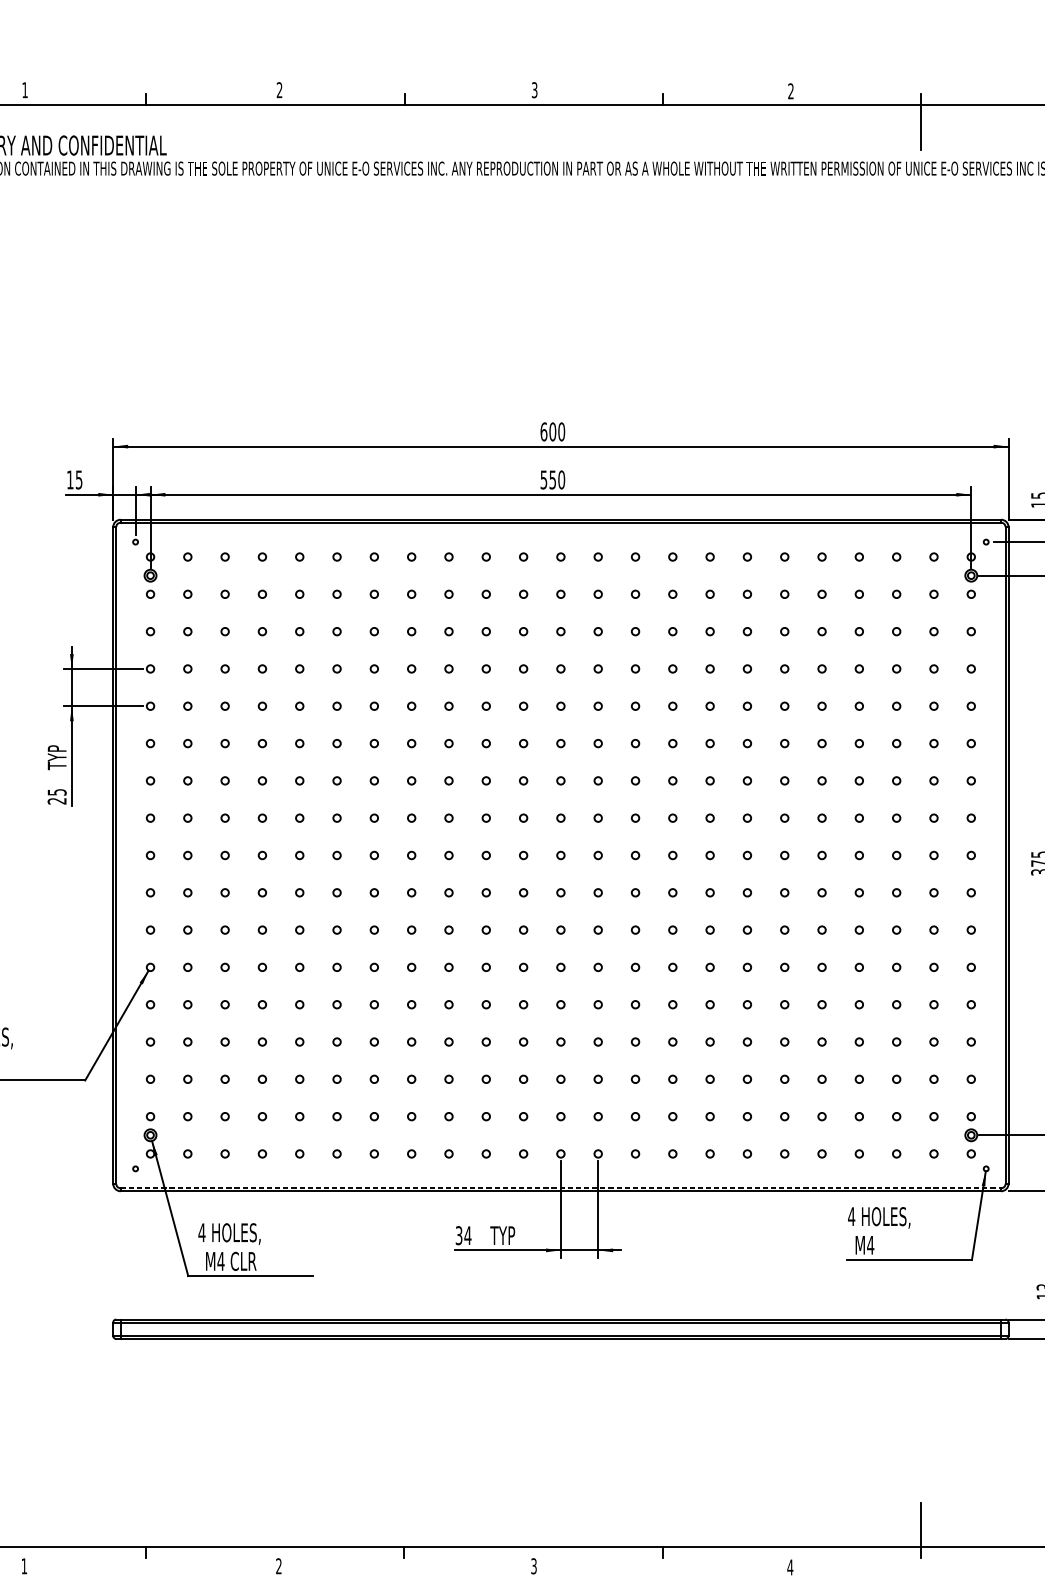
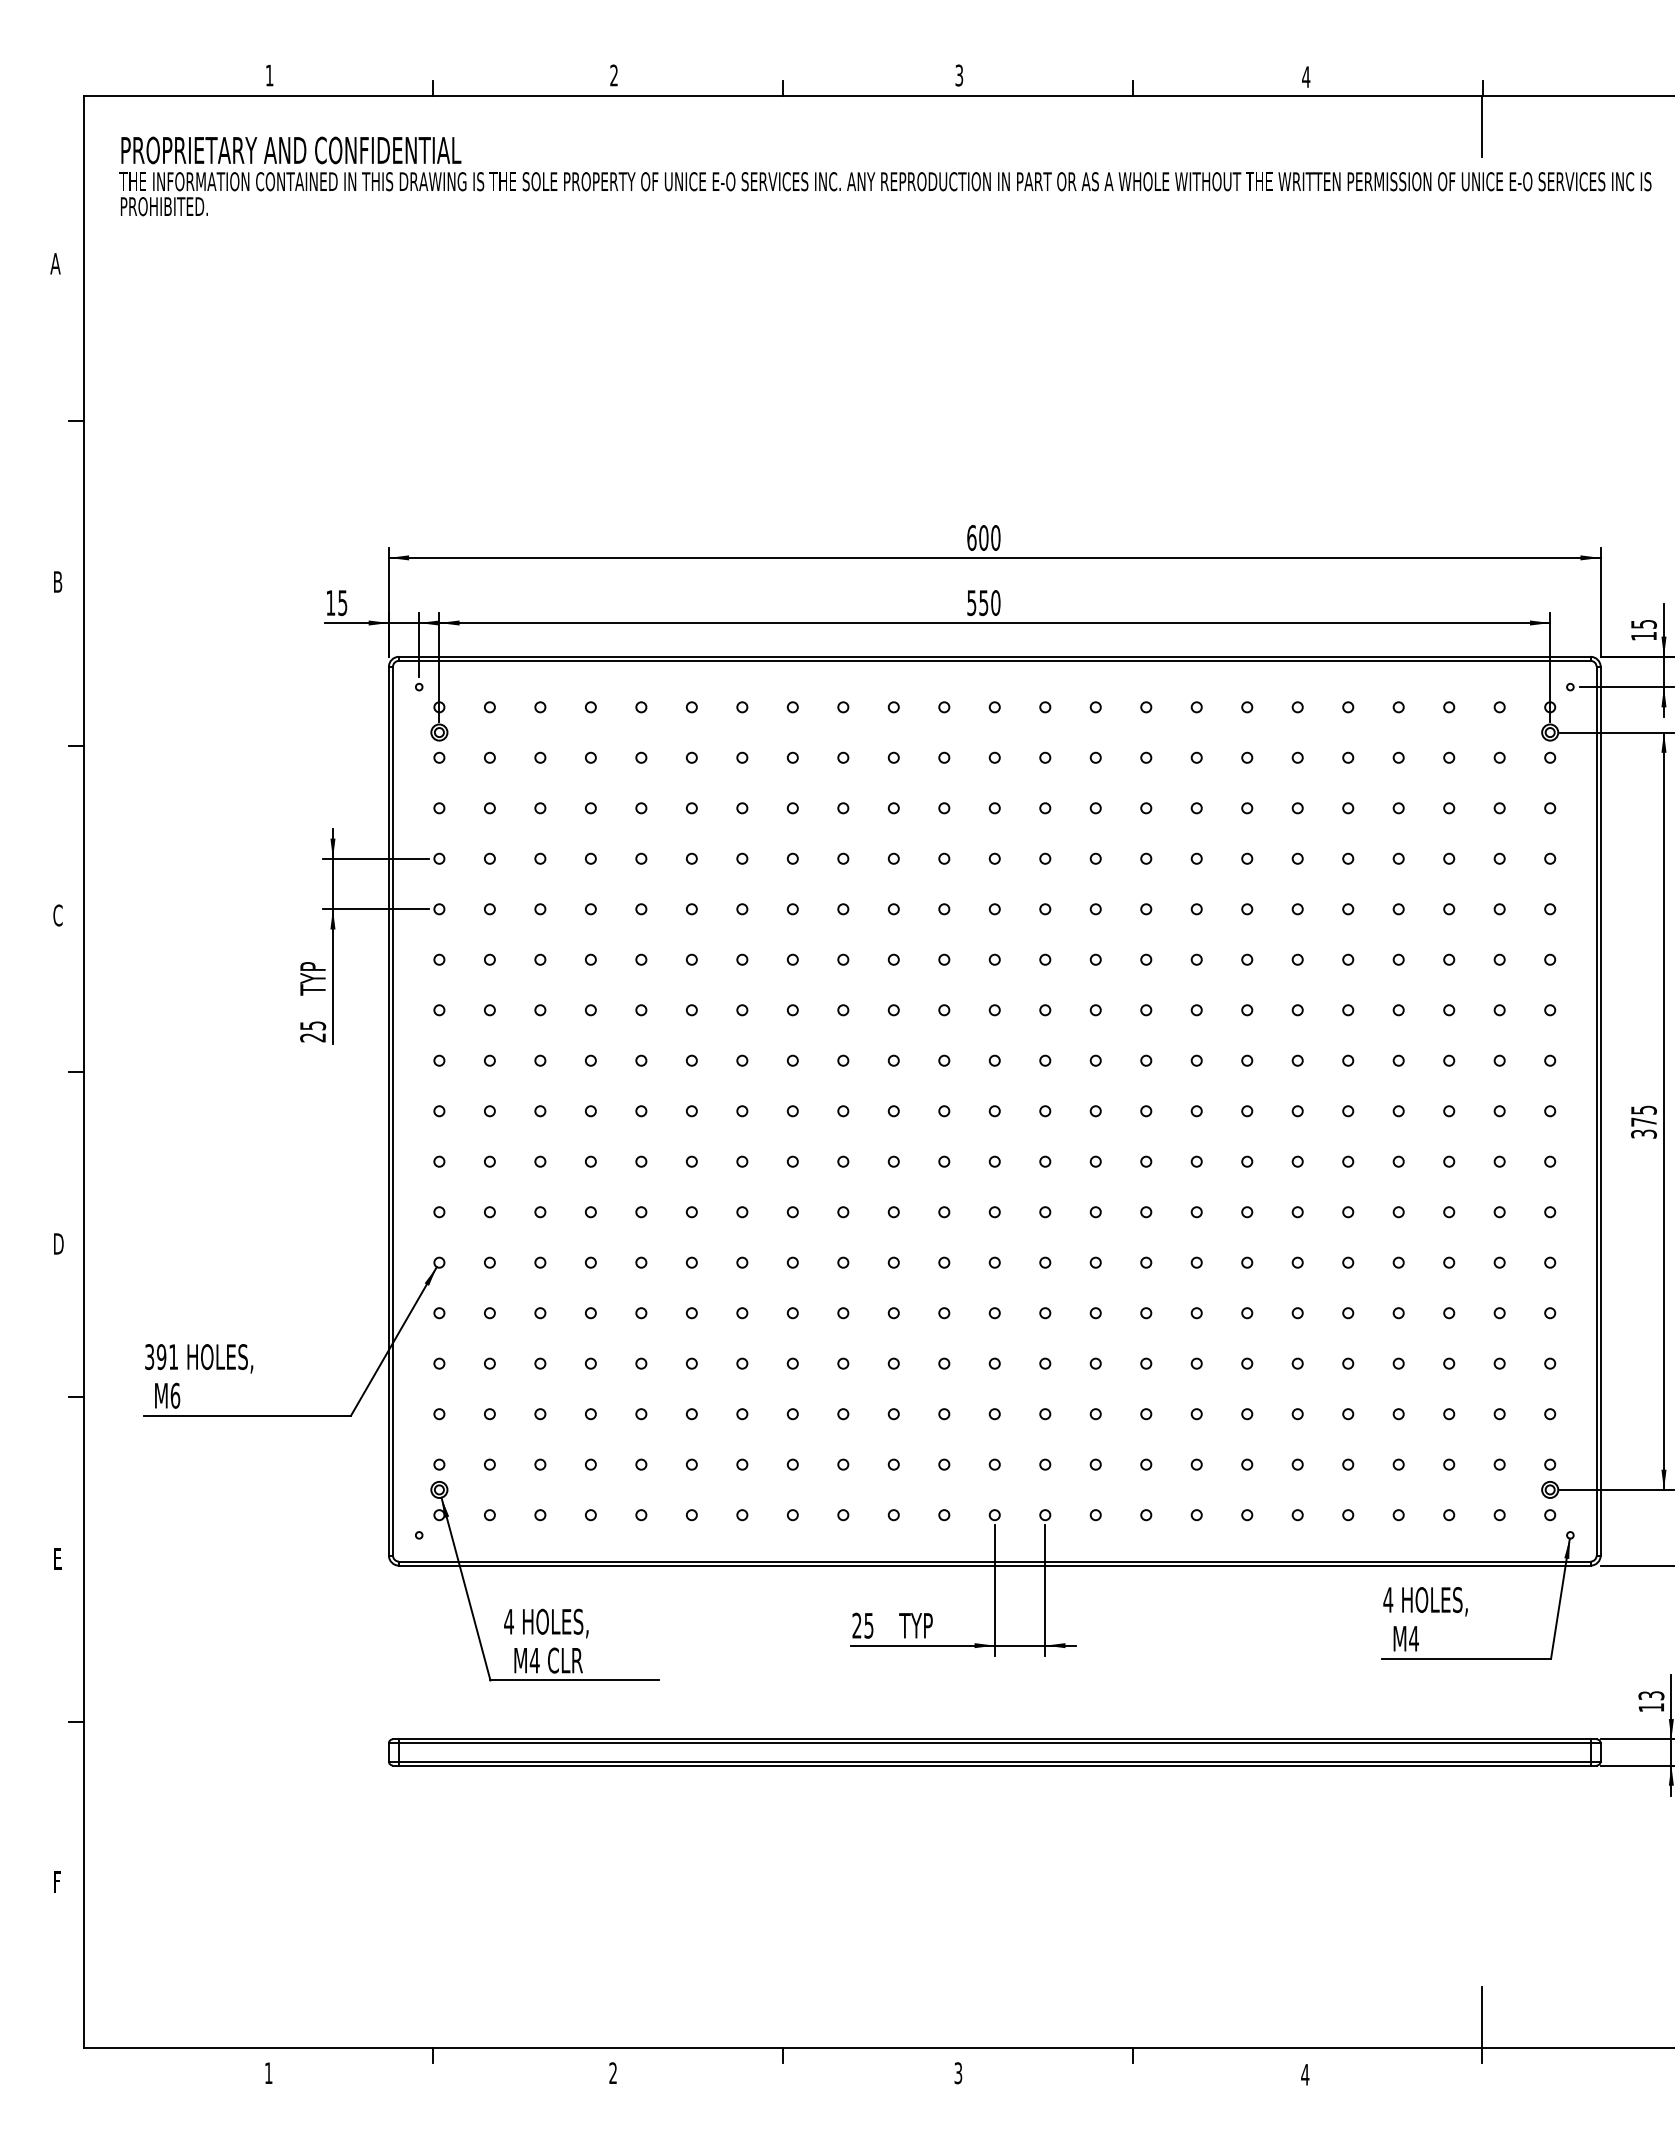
text: (791, 90) -> (1306, 76), 2 -> 4
line: (560, 1188) -> (994, 1561), dashed -> solid
text: (463, 1235) -> (862, 1625), 34 -> 25

